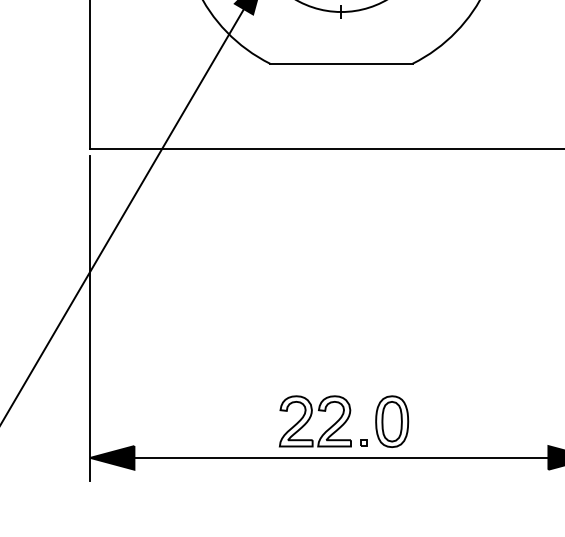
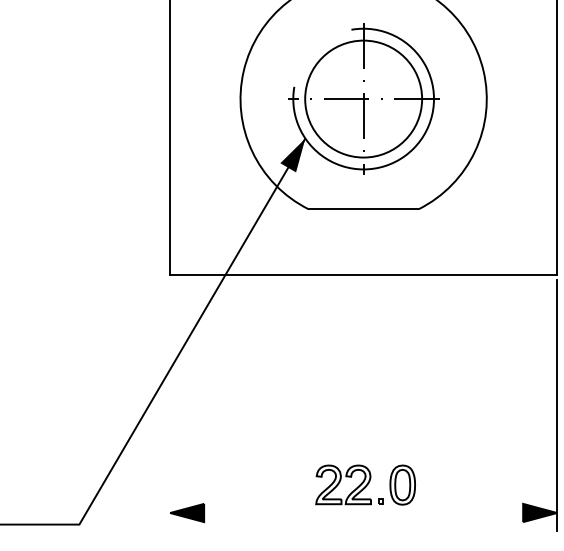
line: (90, 318) -> (170, 405), removed
line: (341, 458) -> (363, 513), removed

